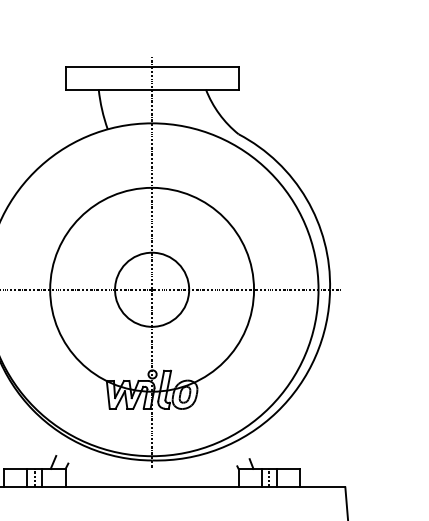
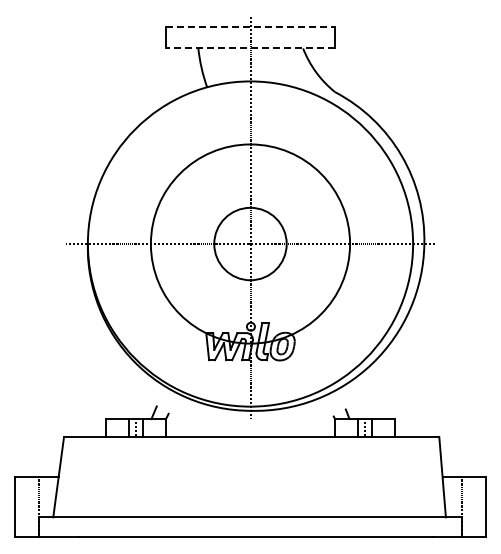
line: (152, 67) -> (250, 26), solid -> dashed
line: (152, 89) -> (250, 48), solid -> dashed

